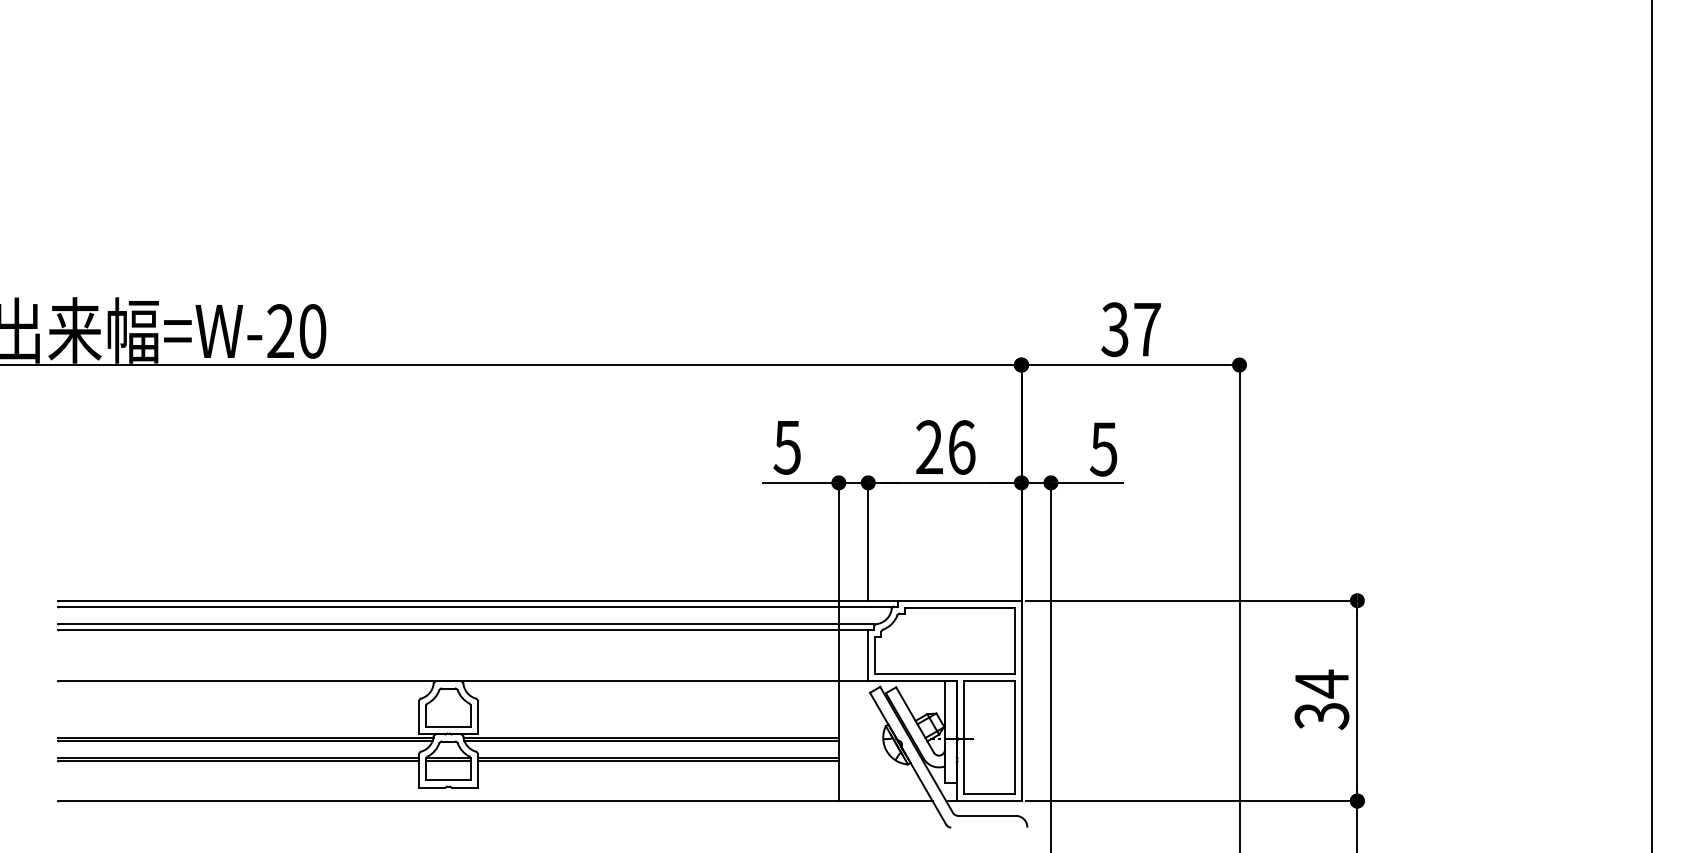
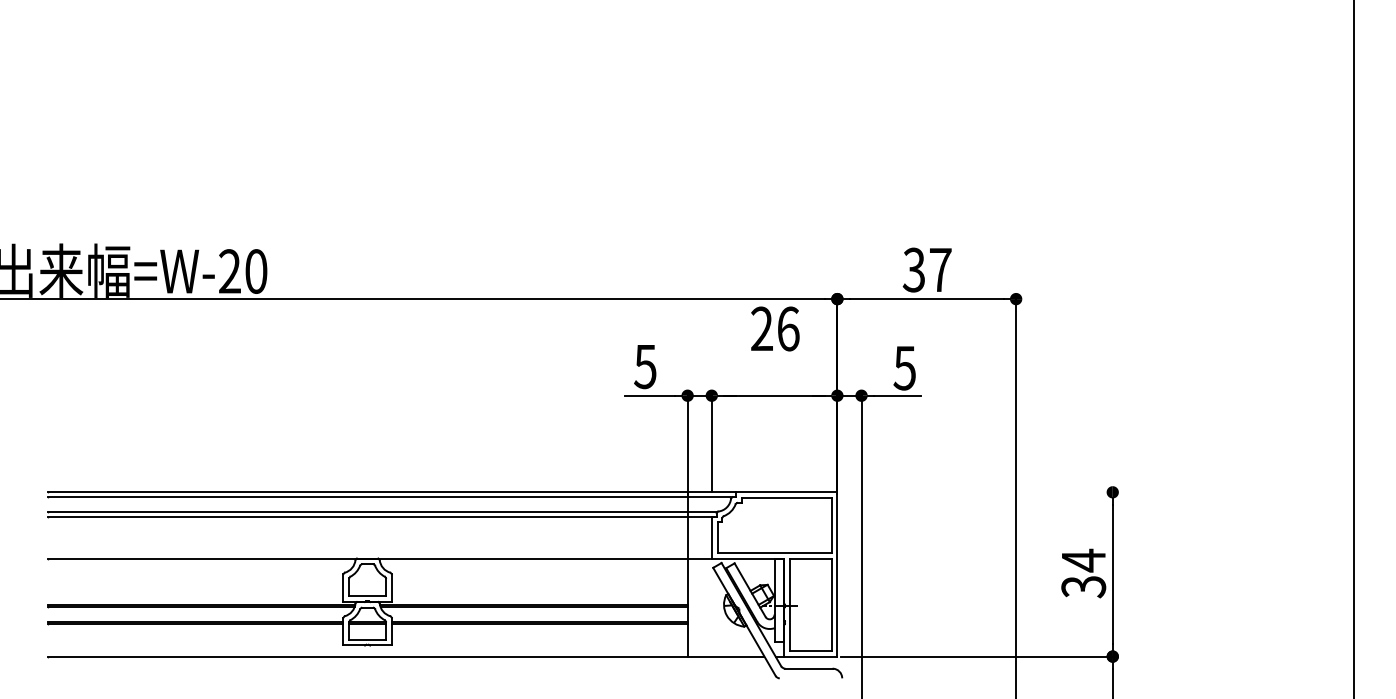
text: (945, 447) -> (775, 329), moved
line: (1194, 600) -> (979, 492), removed

